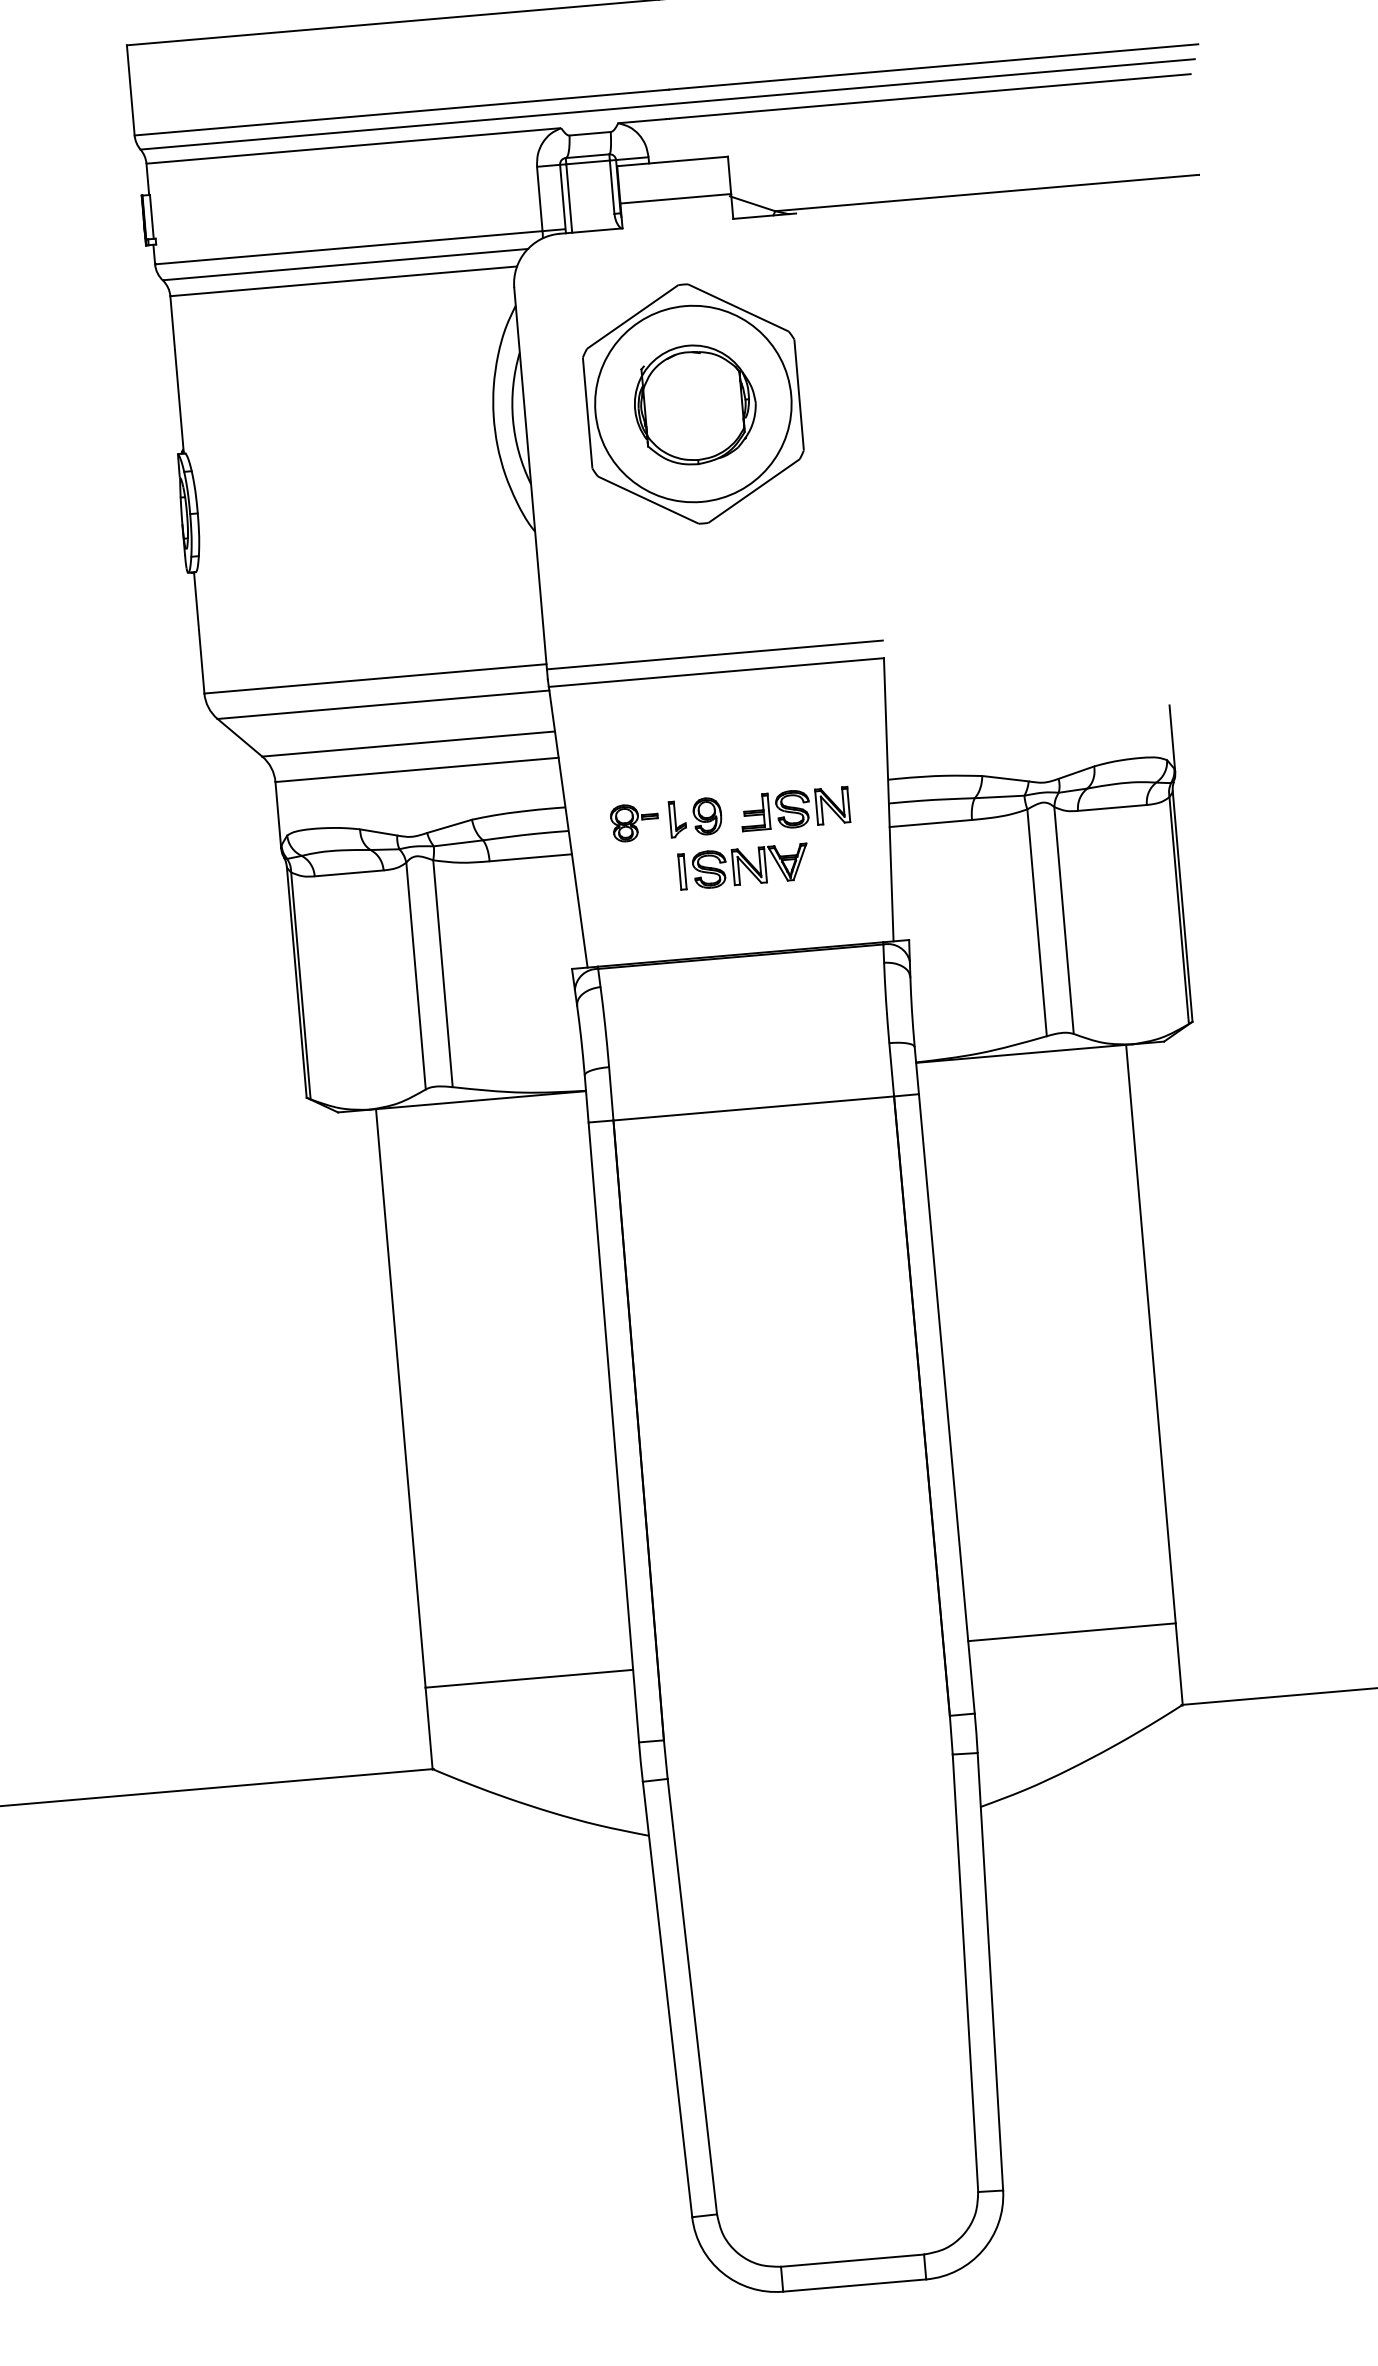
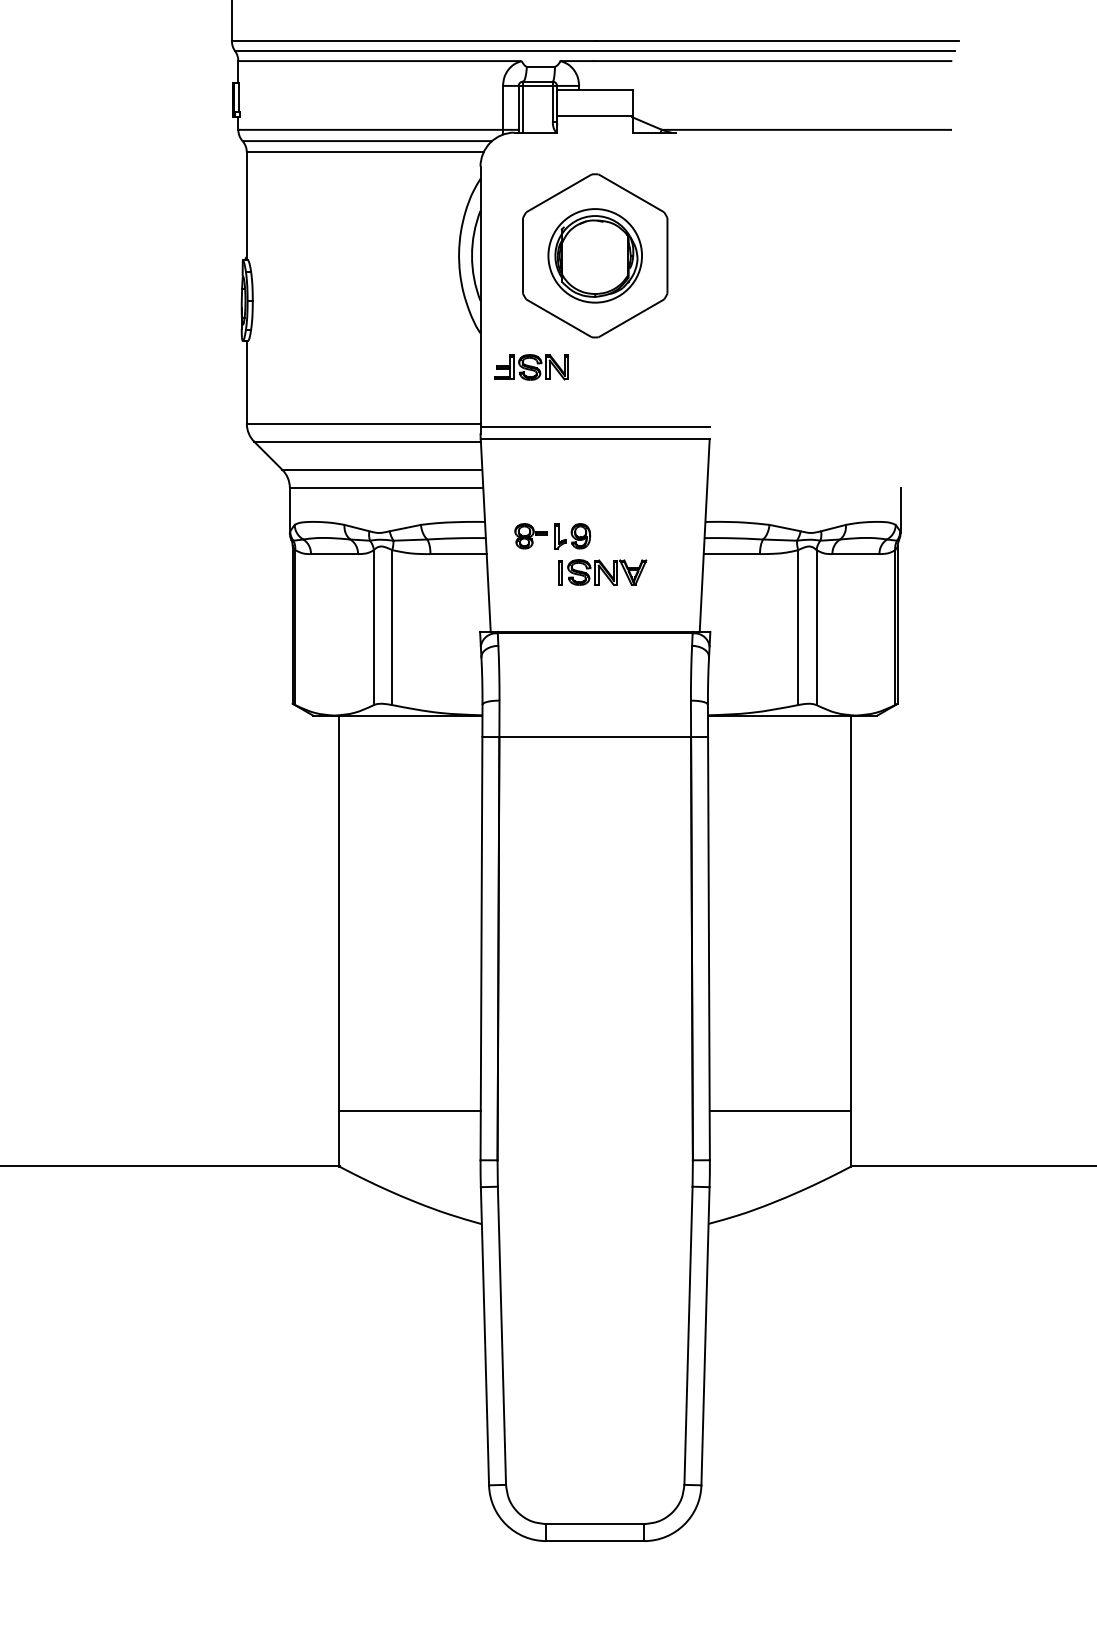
circle: (693, 403) -> (595, 255), size x0.7
part: (794, 809) -> (531, 367), moved

